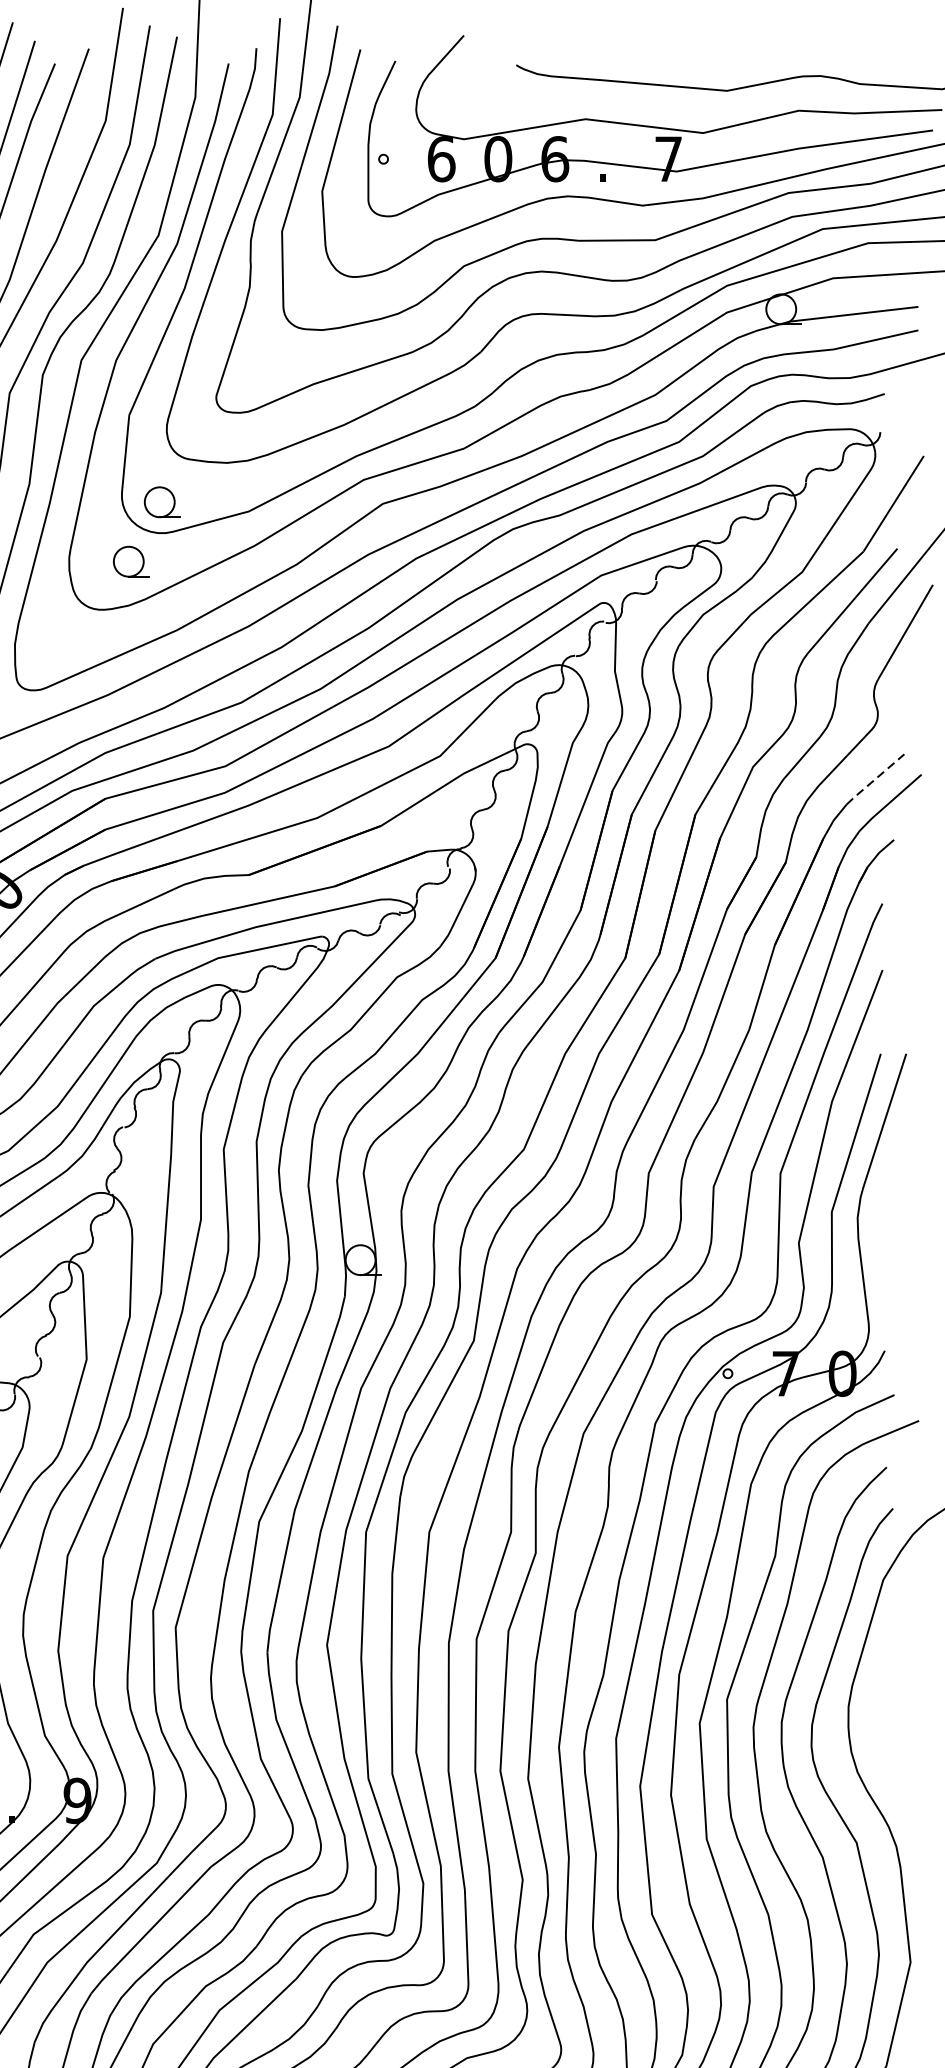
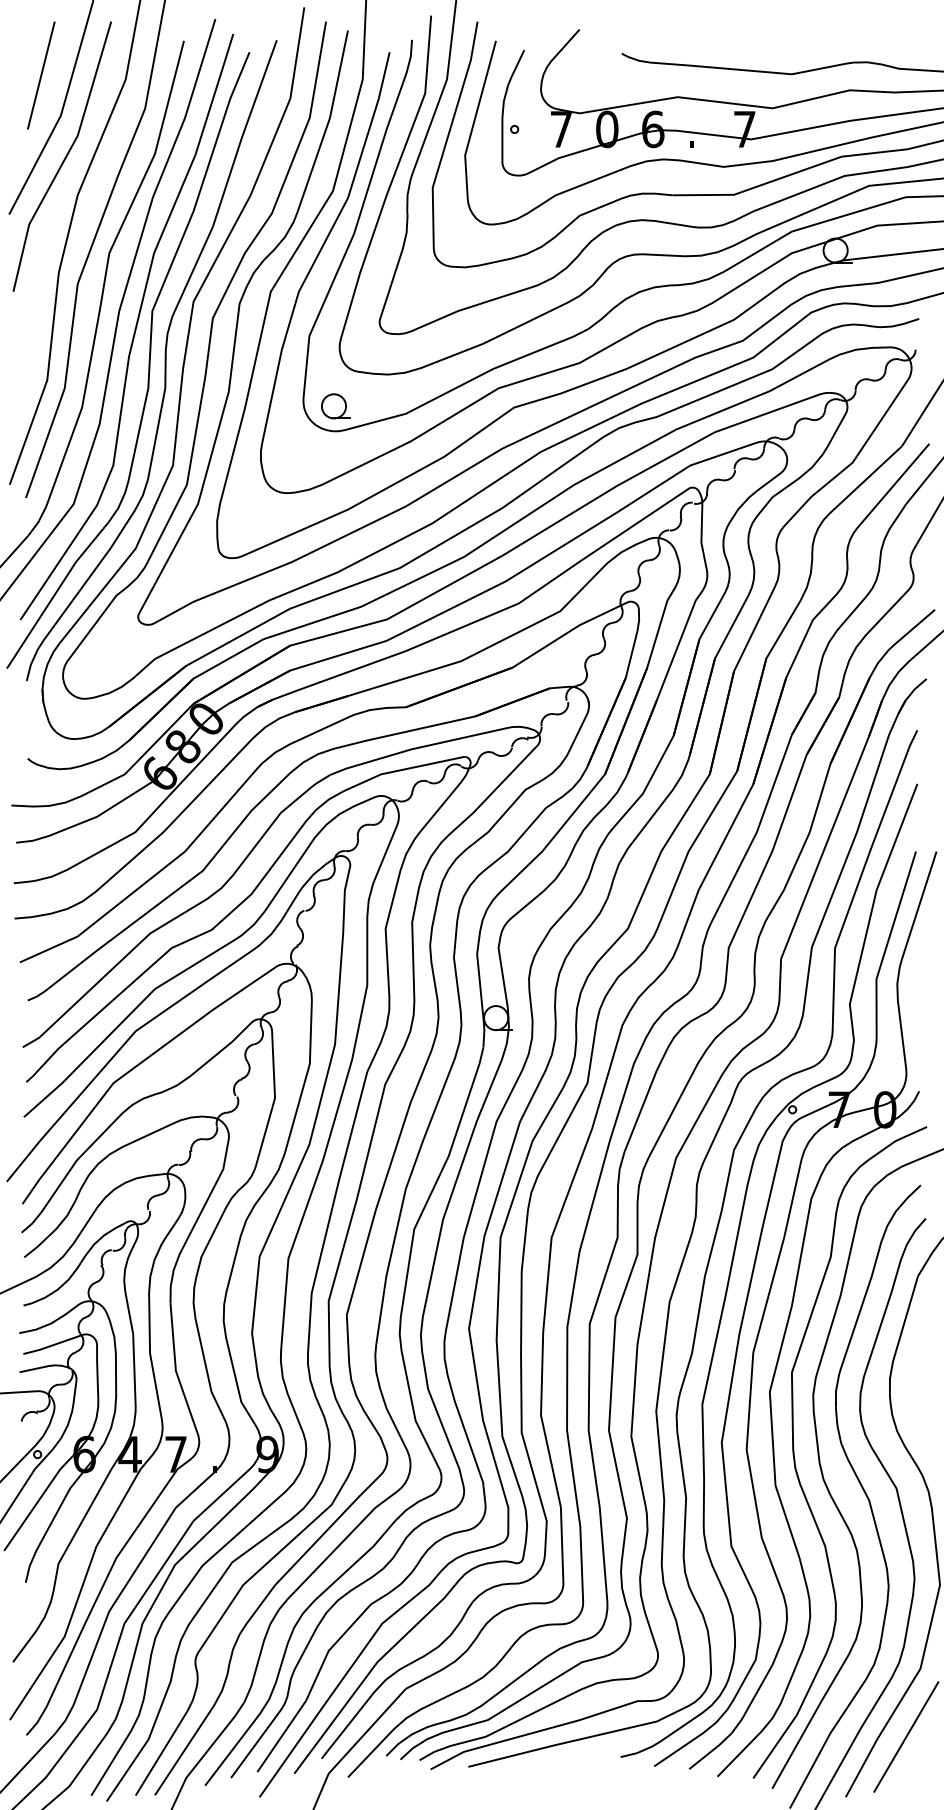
text: (441, 159) -> (561, 129), 6 -> 7
part: (130, 561) -> (310, 454), removed
line: (875, 779) -> (911, 630), dashed -> solid

